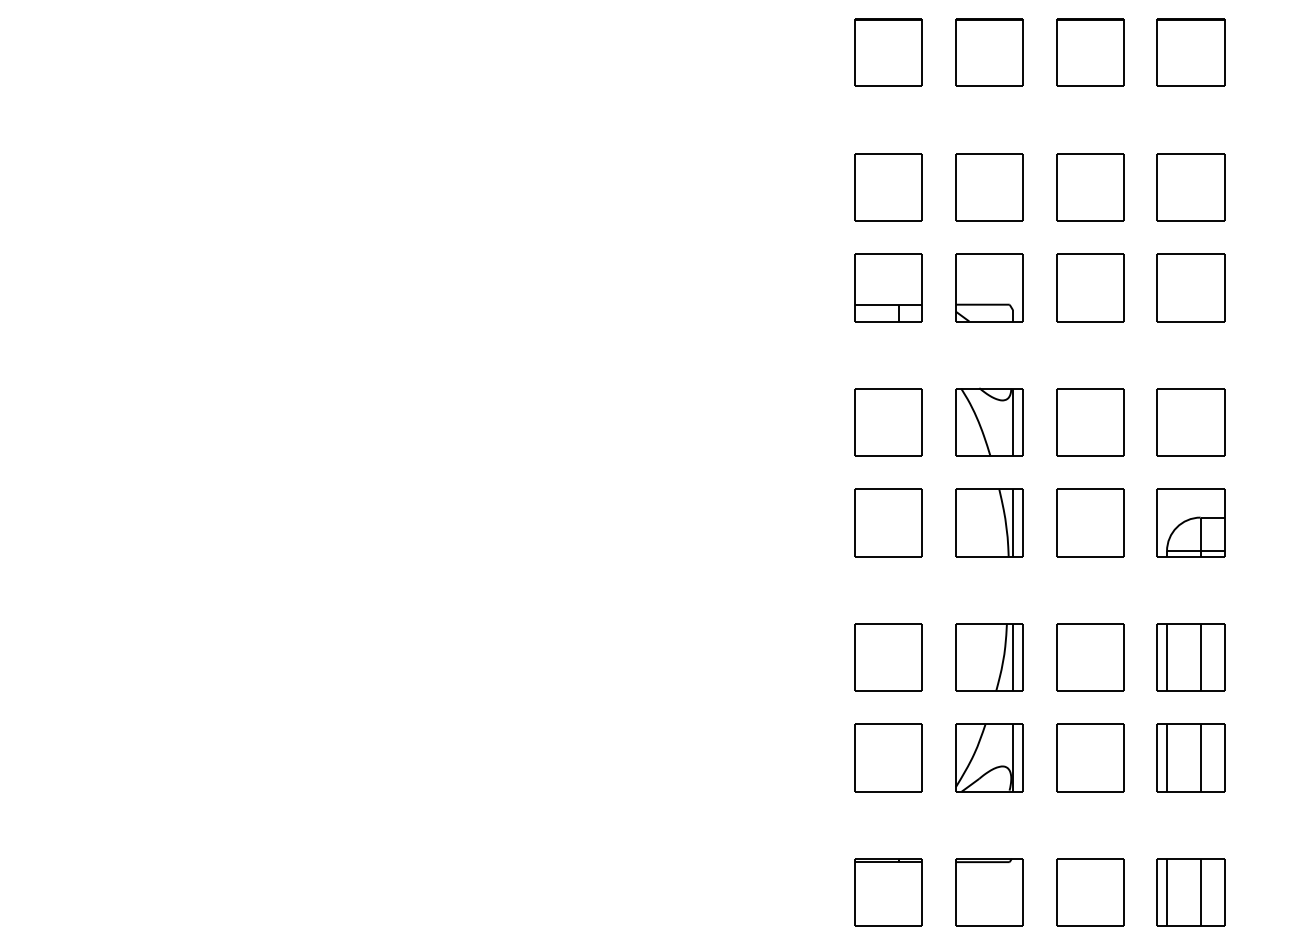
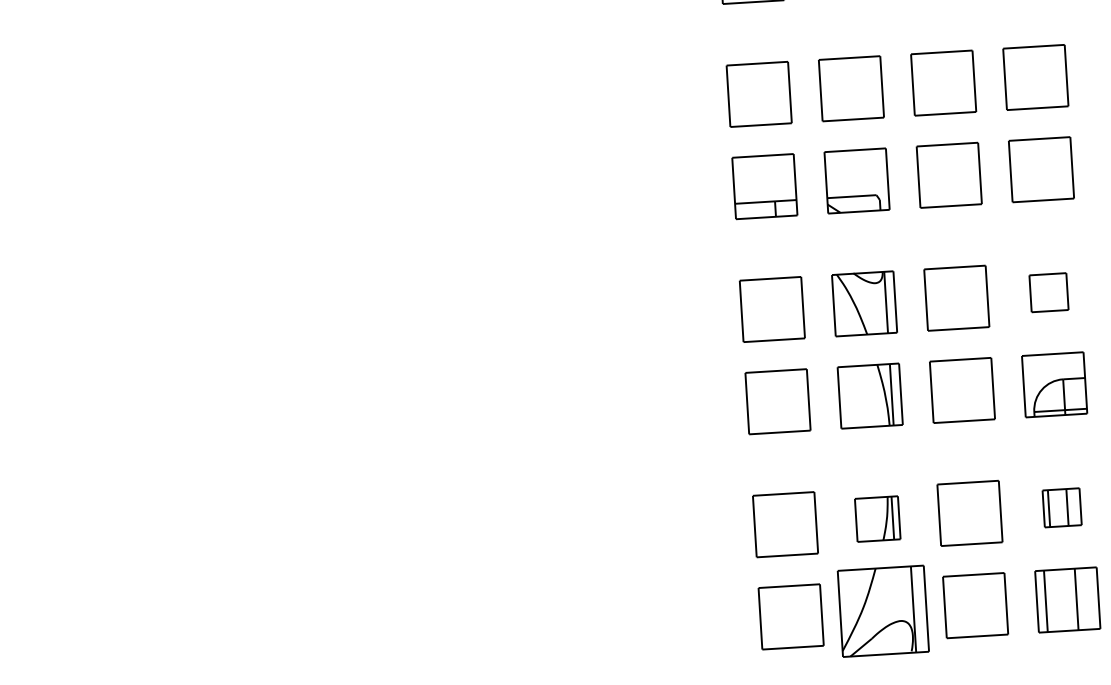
part: (1190, 422) -> (1048, 292), size x0.6
part: (989, 657) -> (877, 519), size x0.7
part: (1190, 657) -> (1061, 507), size x0.6
part: (989, 757) -> (883, 610), size x1.4

